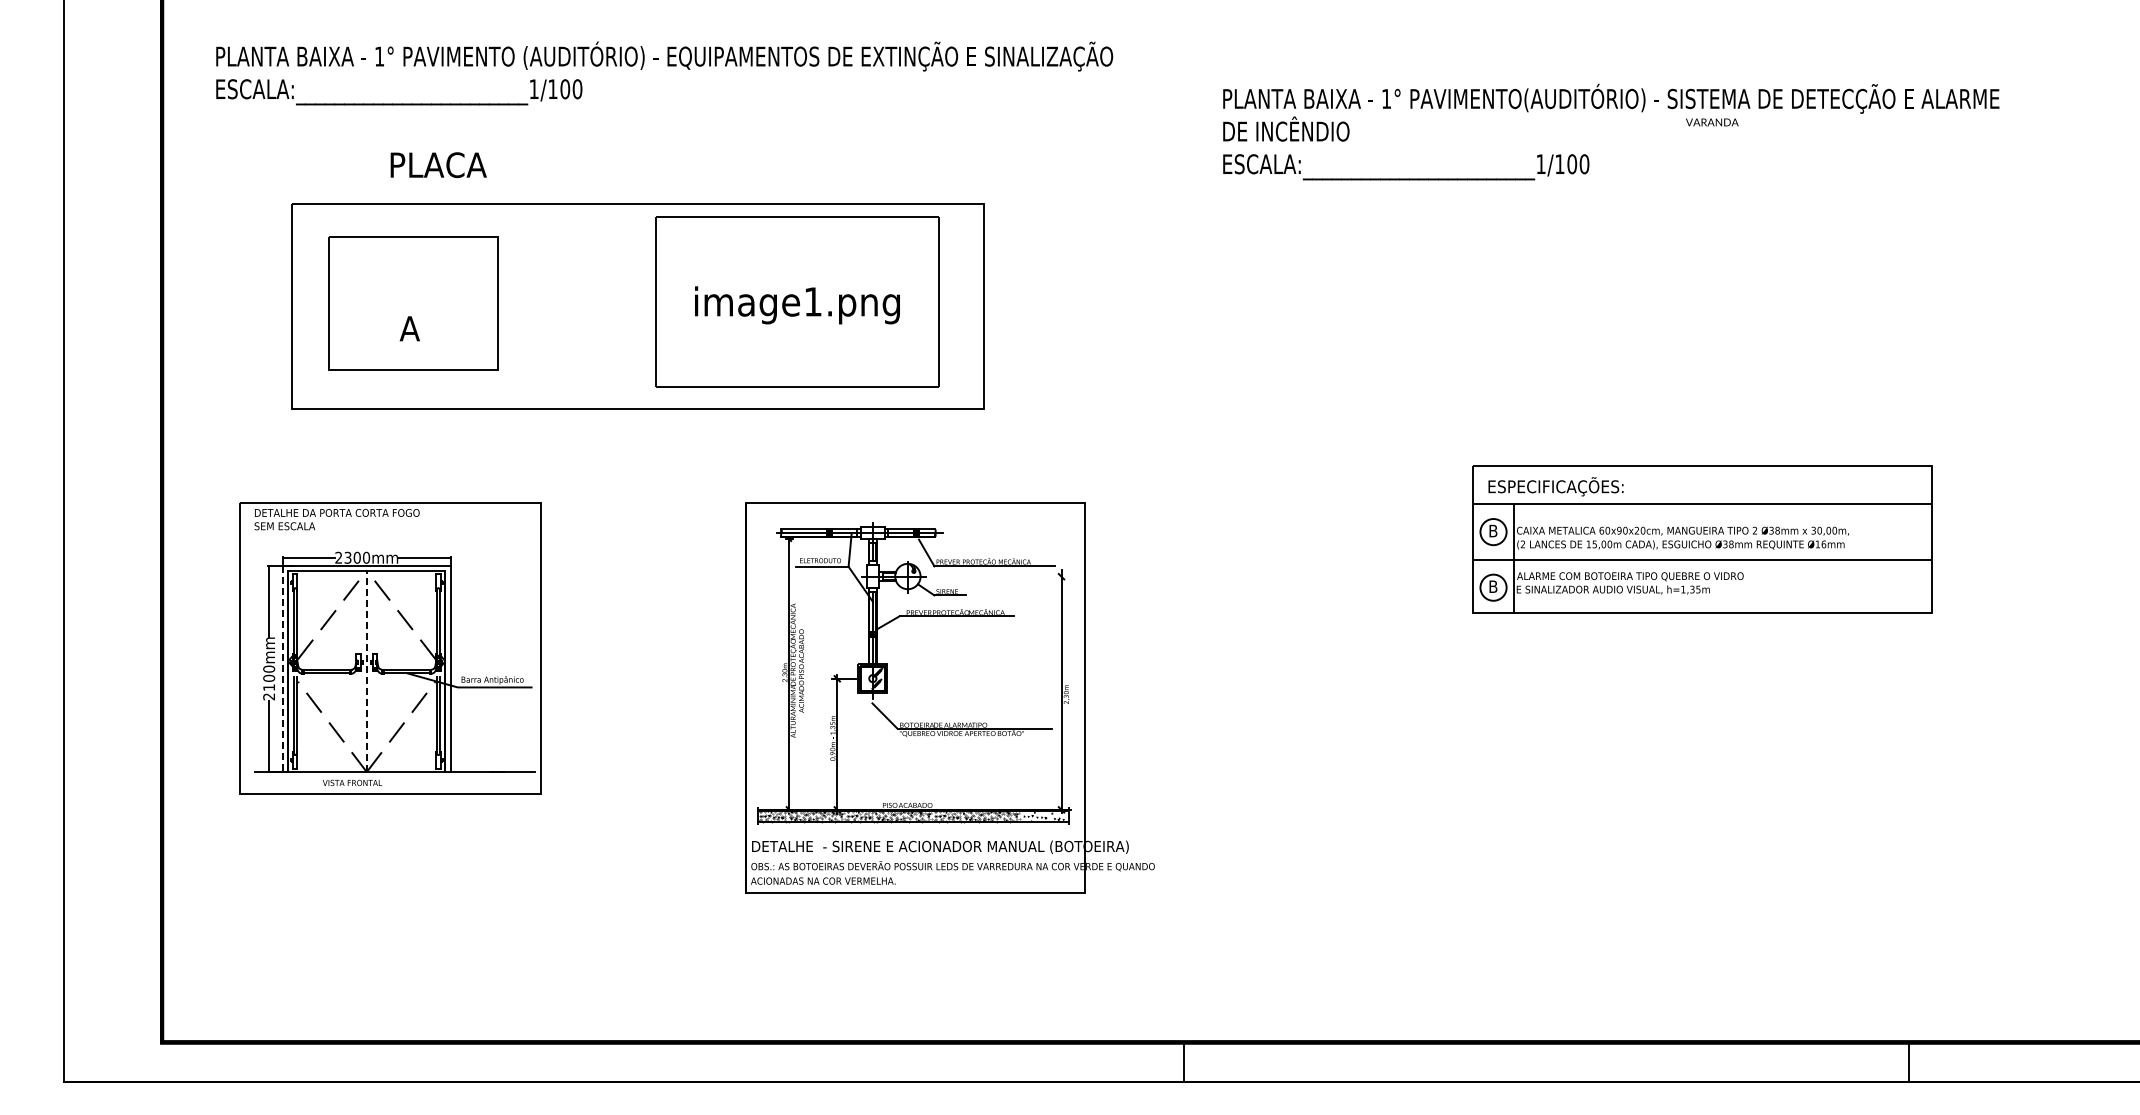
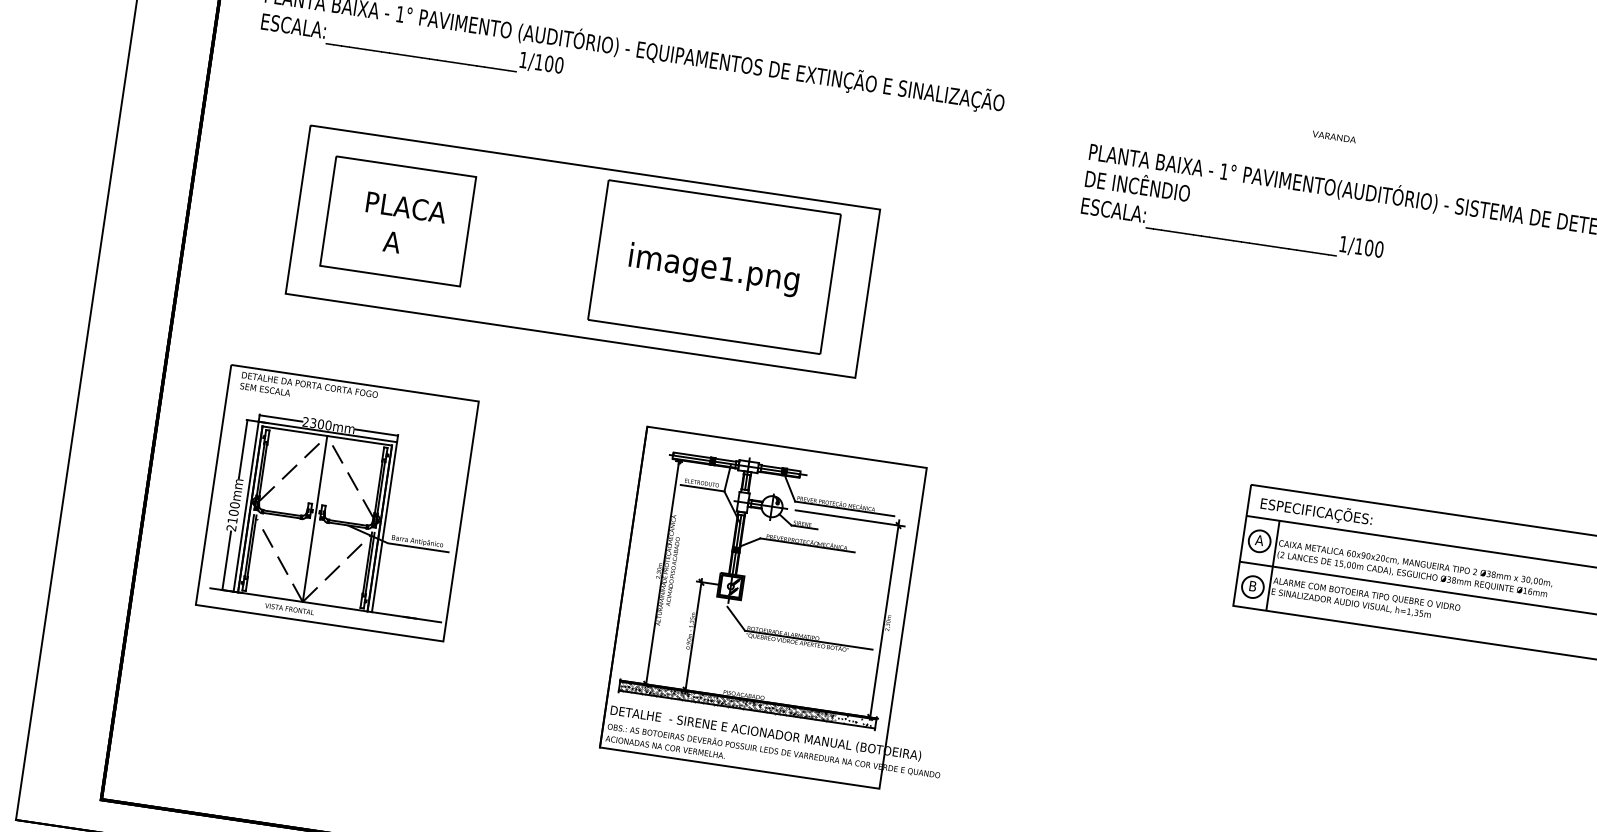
text: (1712, 122) -> (1334, 137), moved
text: (438, 165) -> (406, 207), moved
text: (1493, 530) -> (1259, 540), B -> A
line: (1002, 576) -> (849, 518), added
line: (282, 669) -> (245, 507), dashed -> solid
line: (366, 671) -> (314, 519), dashed -> solid

